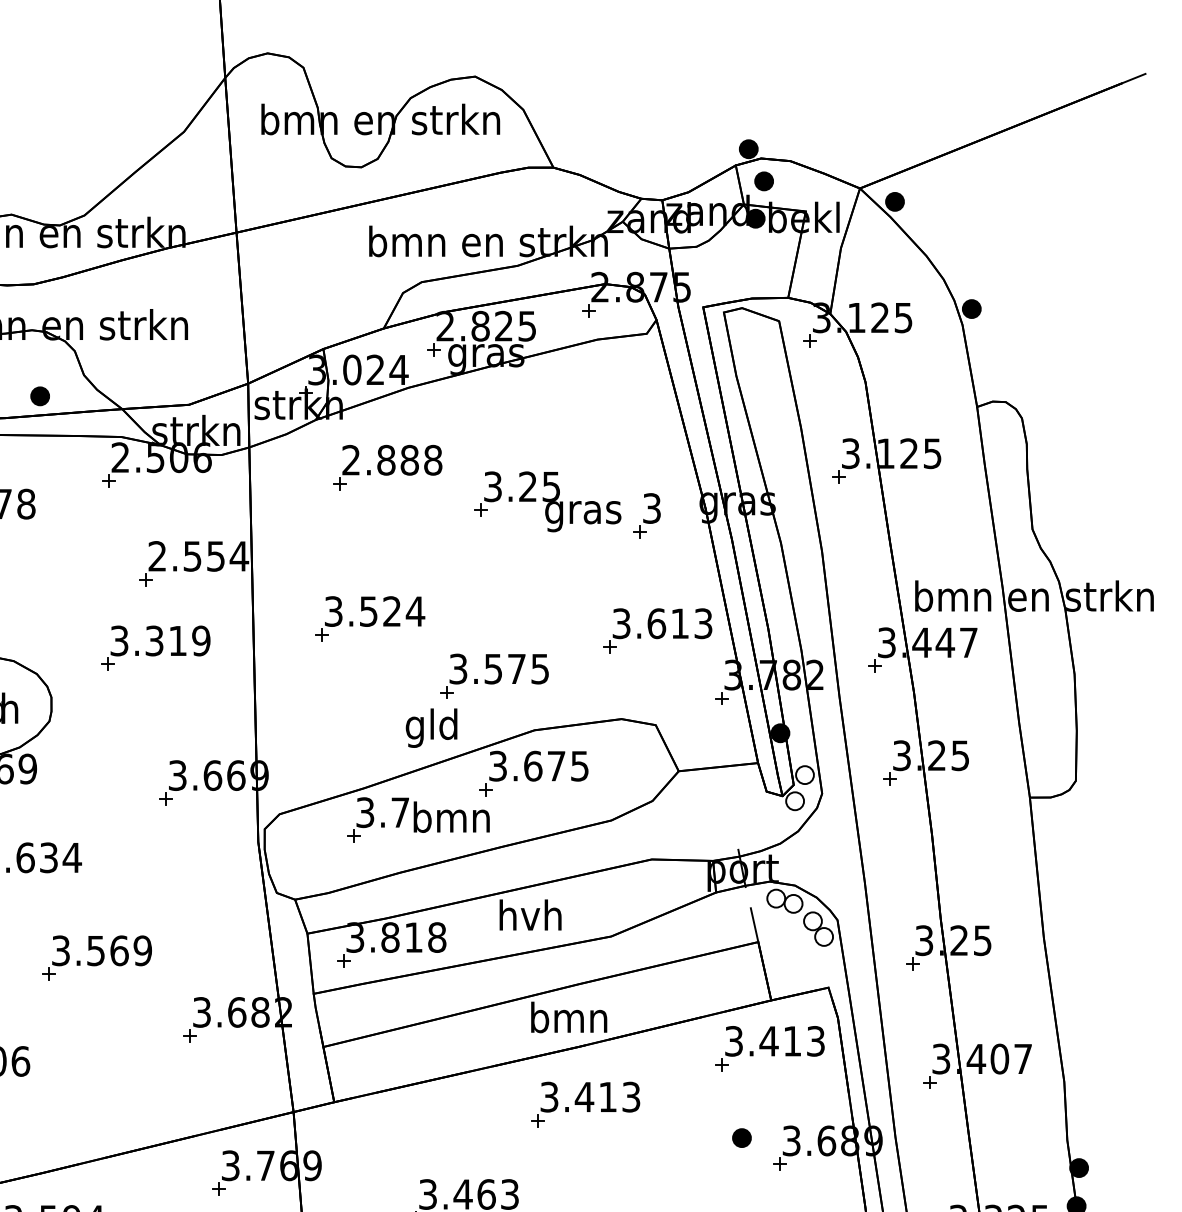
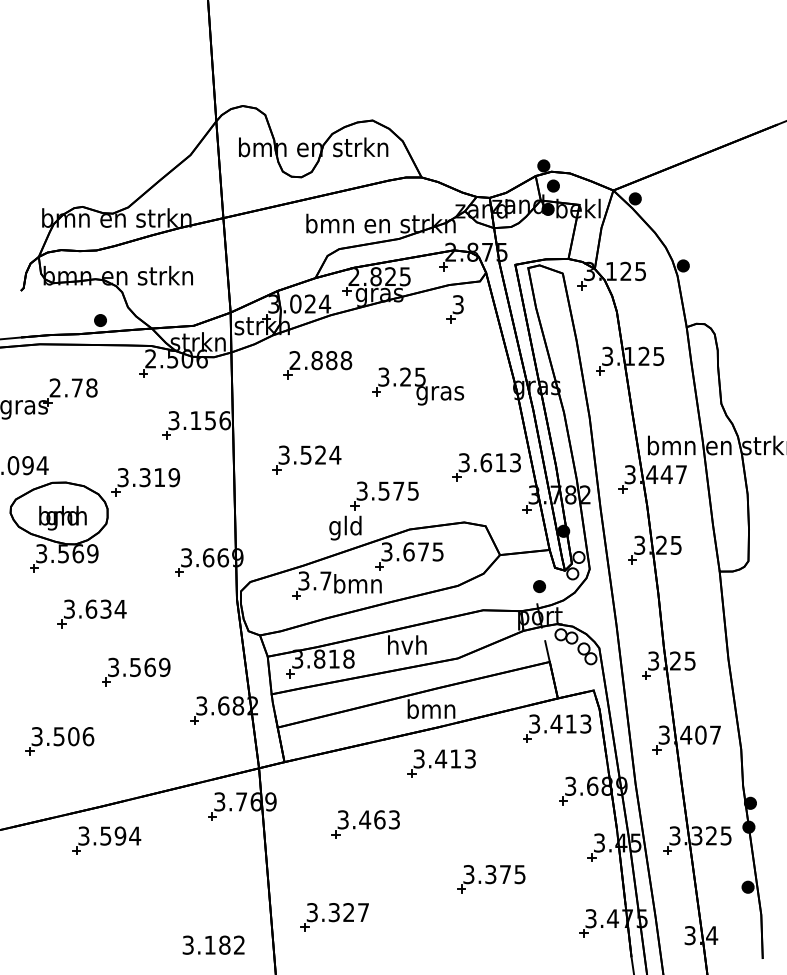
part: (645, 516) -> (454, 309), moved
text: (198, 556) -> (199, 420), 2.554 -> 3.156
part: (155, 648) -> (145, 482), moved
part: (741, 1137) -> (539, 586), moved

